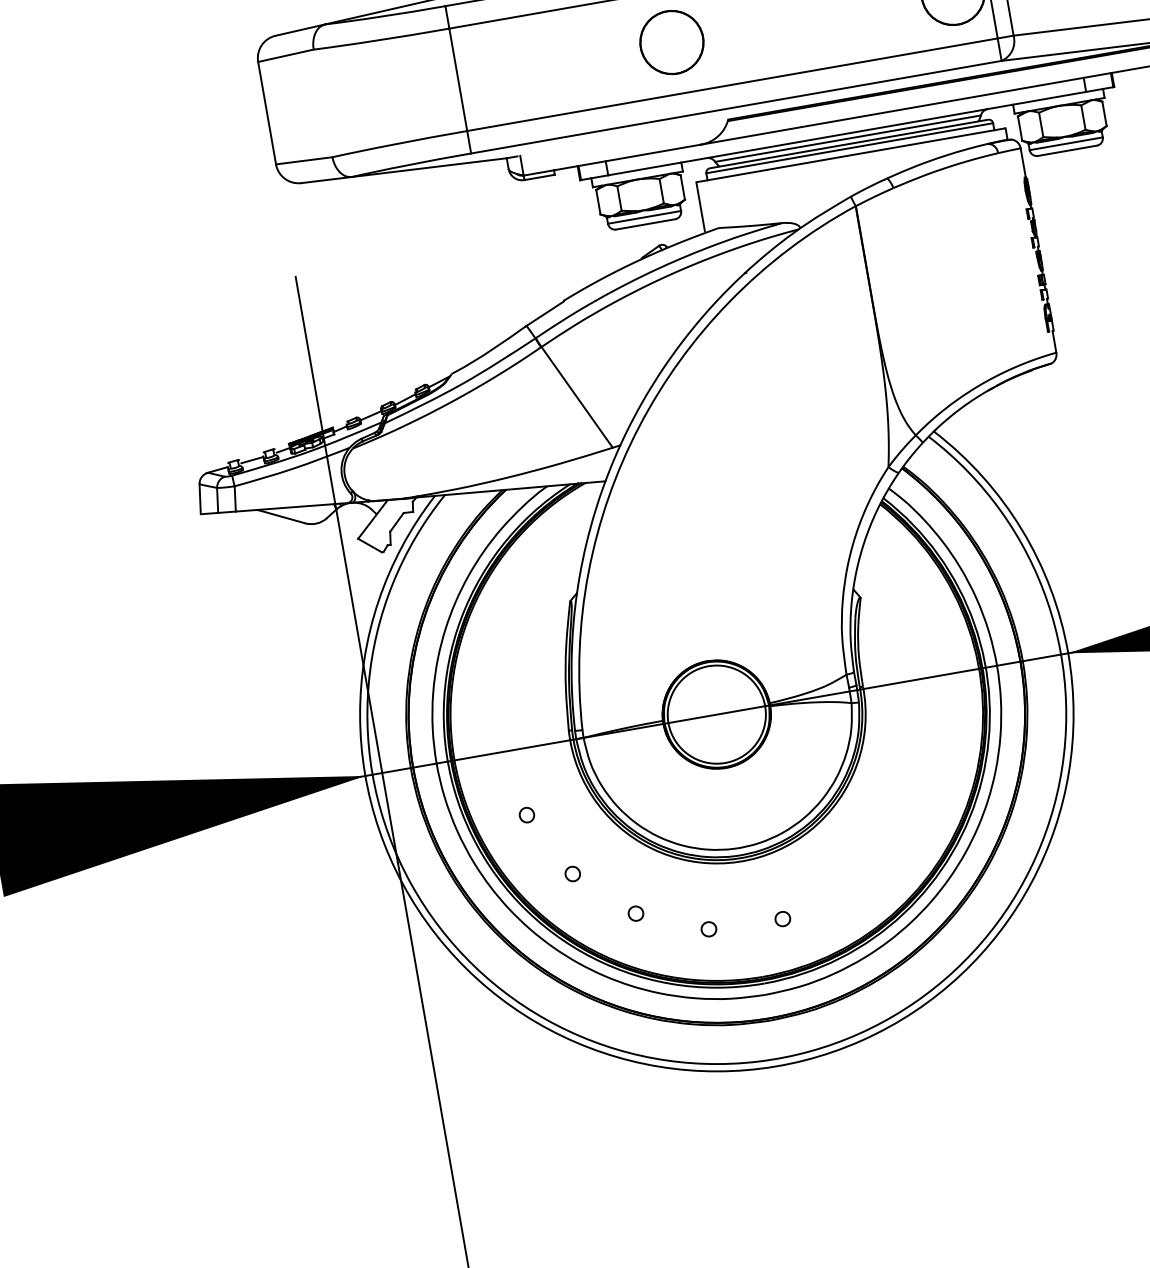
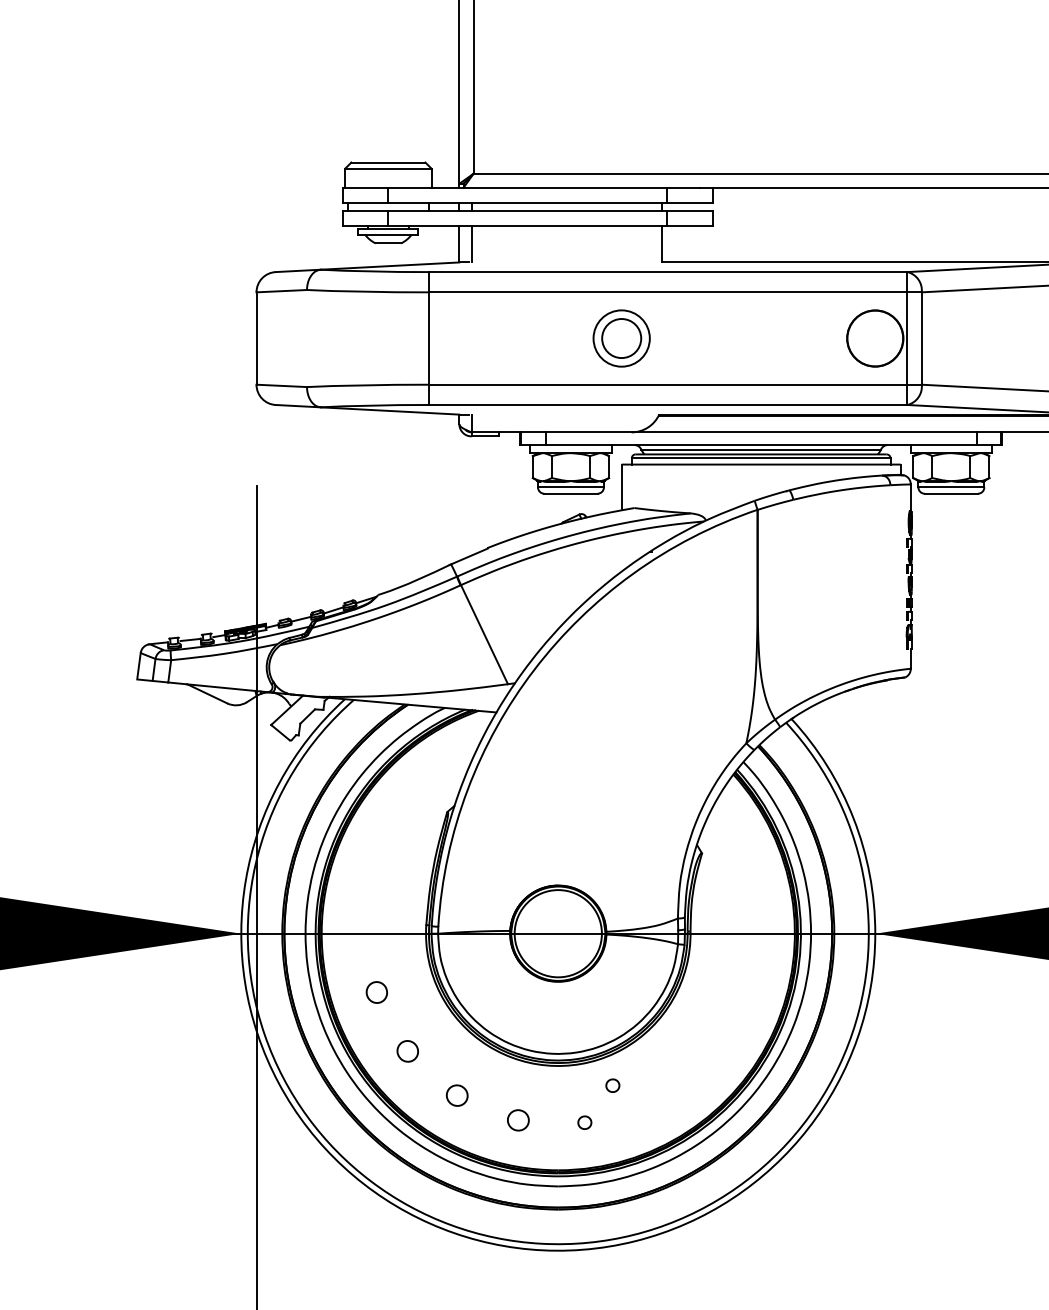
circle: (671, 42) -> (621, 338), size x0.7
part: (526, 814) -> (376, 992), size x1.6
part: (806, 872) -> (612, 1085), added
part: (572, 873) -> (407, 1050), size x1.6
part: (635, 913) -> (456, 1095), size x1.6
part: (708, 929) -> (518, 1120), size x1.6

